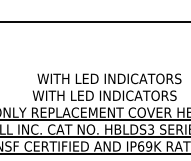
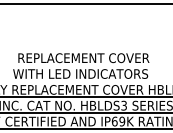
text: (109, 78) -> (85, 57), WITH LED INDICATORS -> REPLACEMENT COVER

